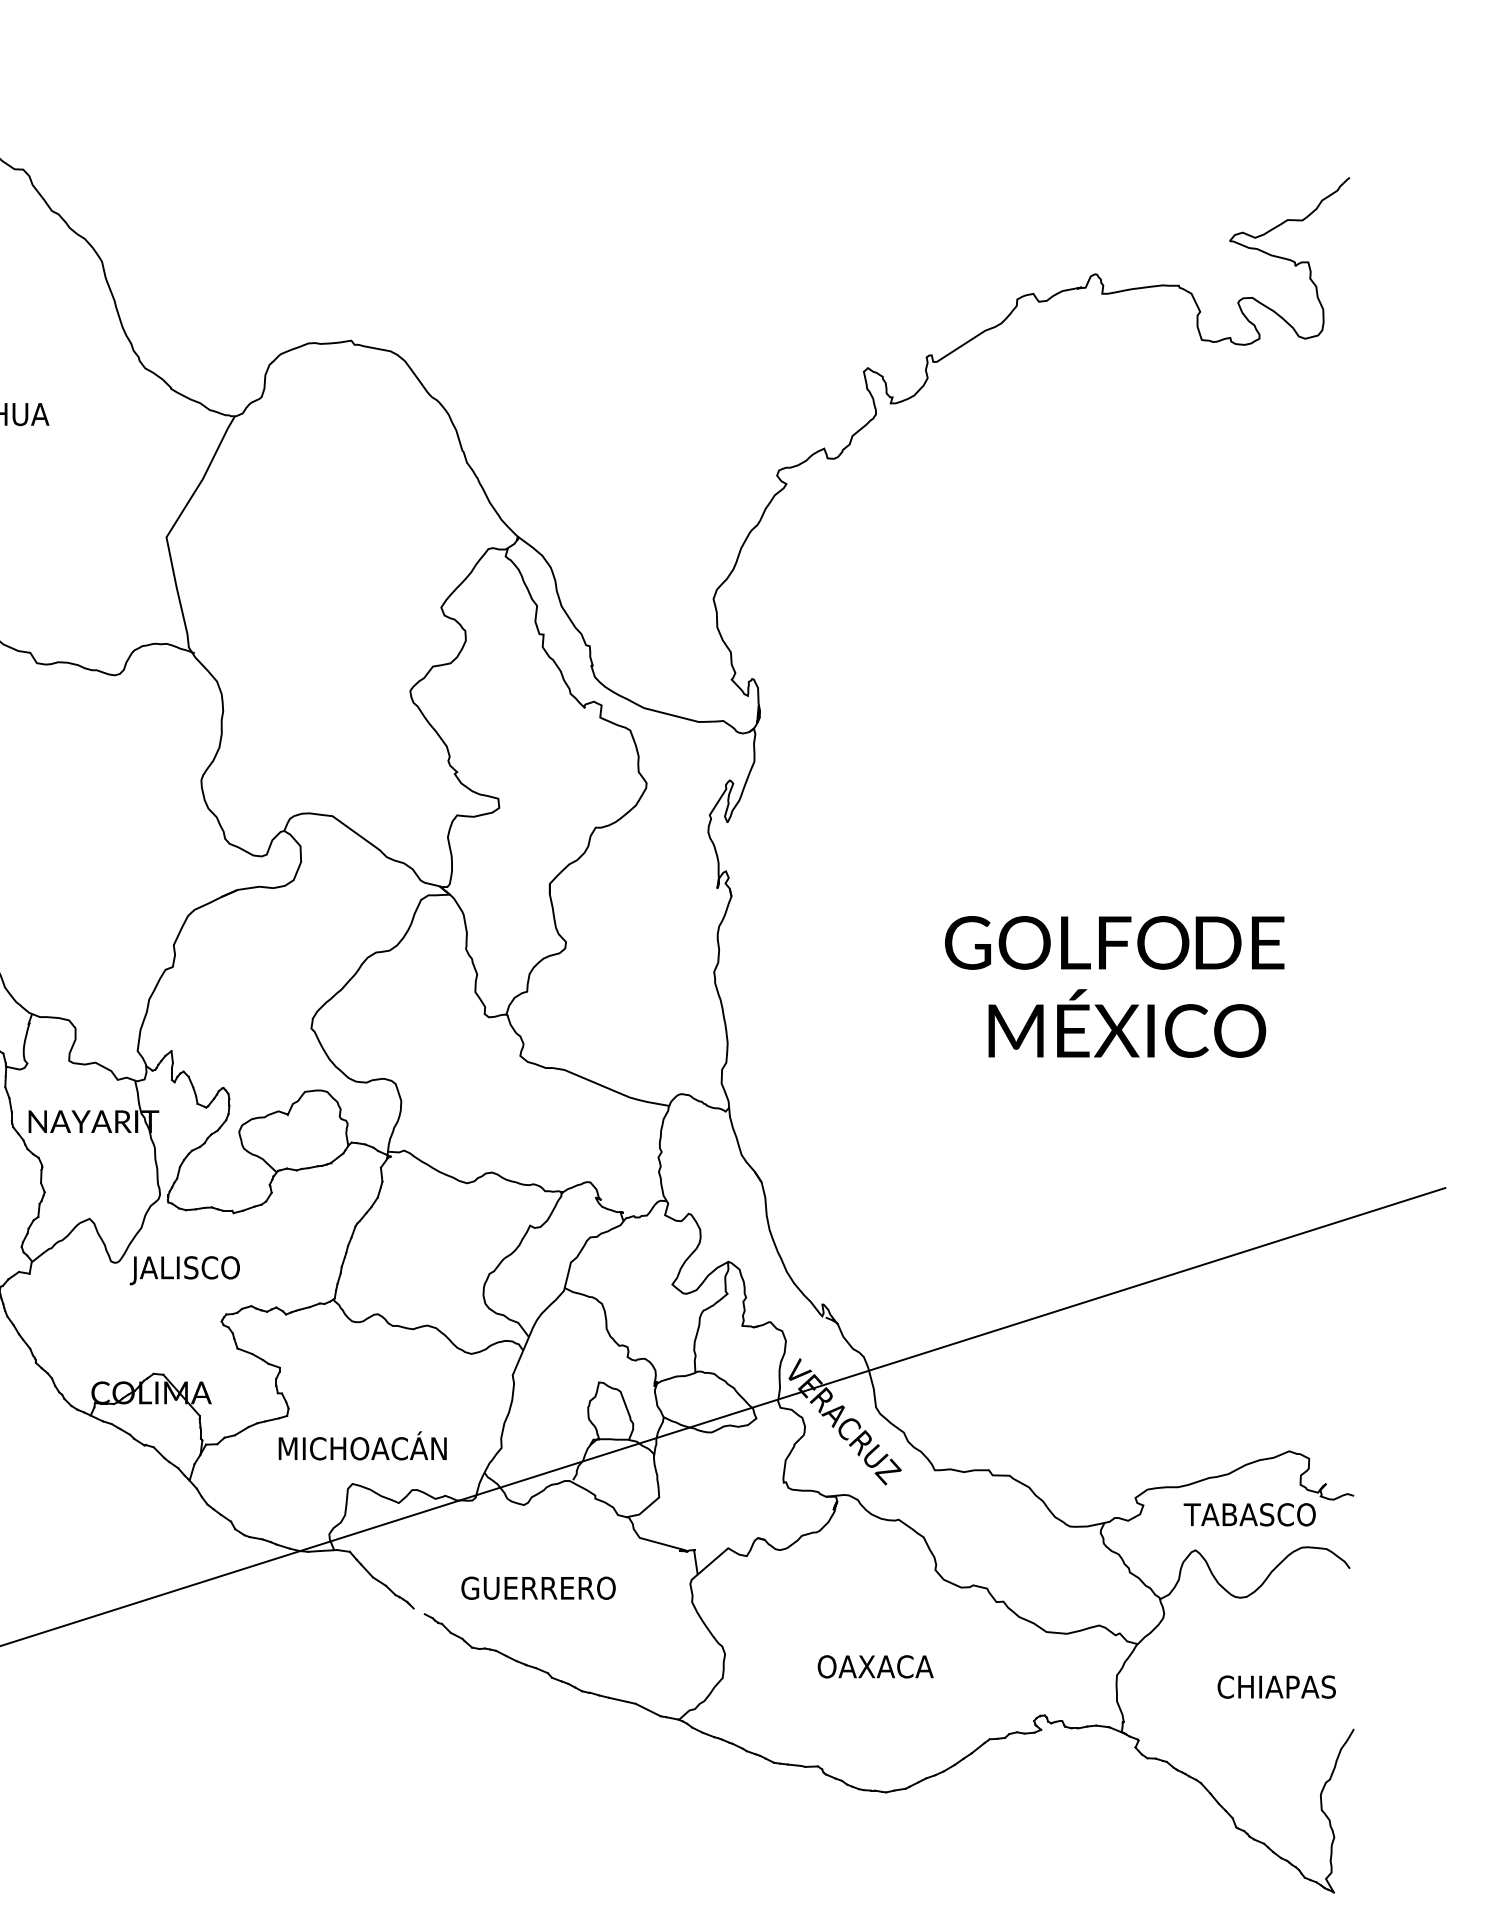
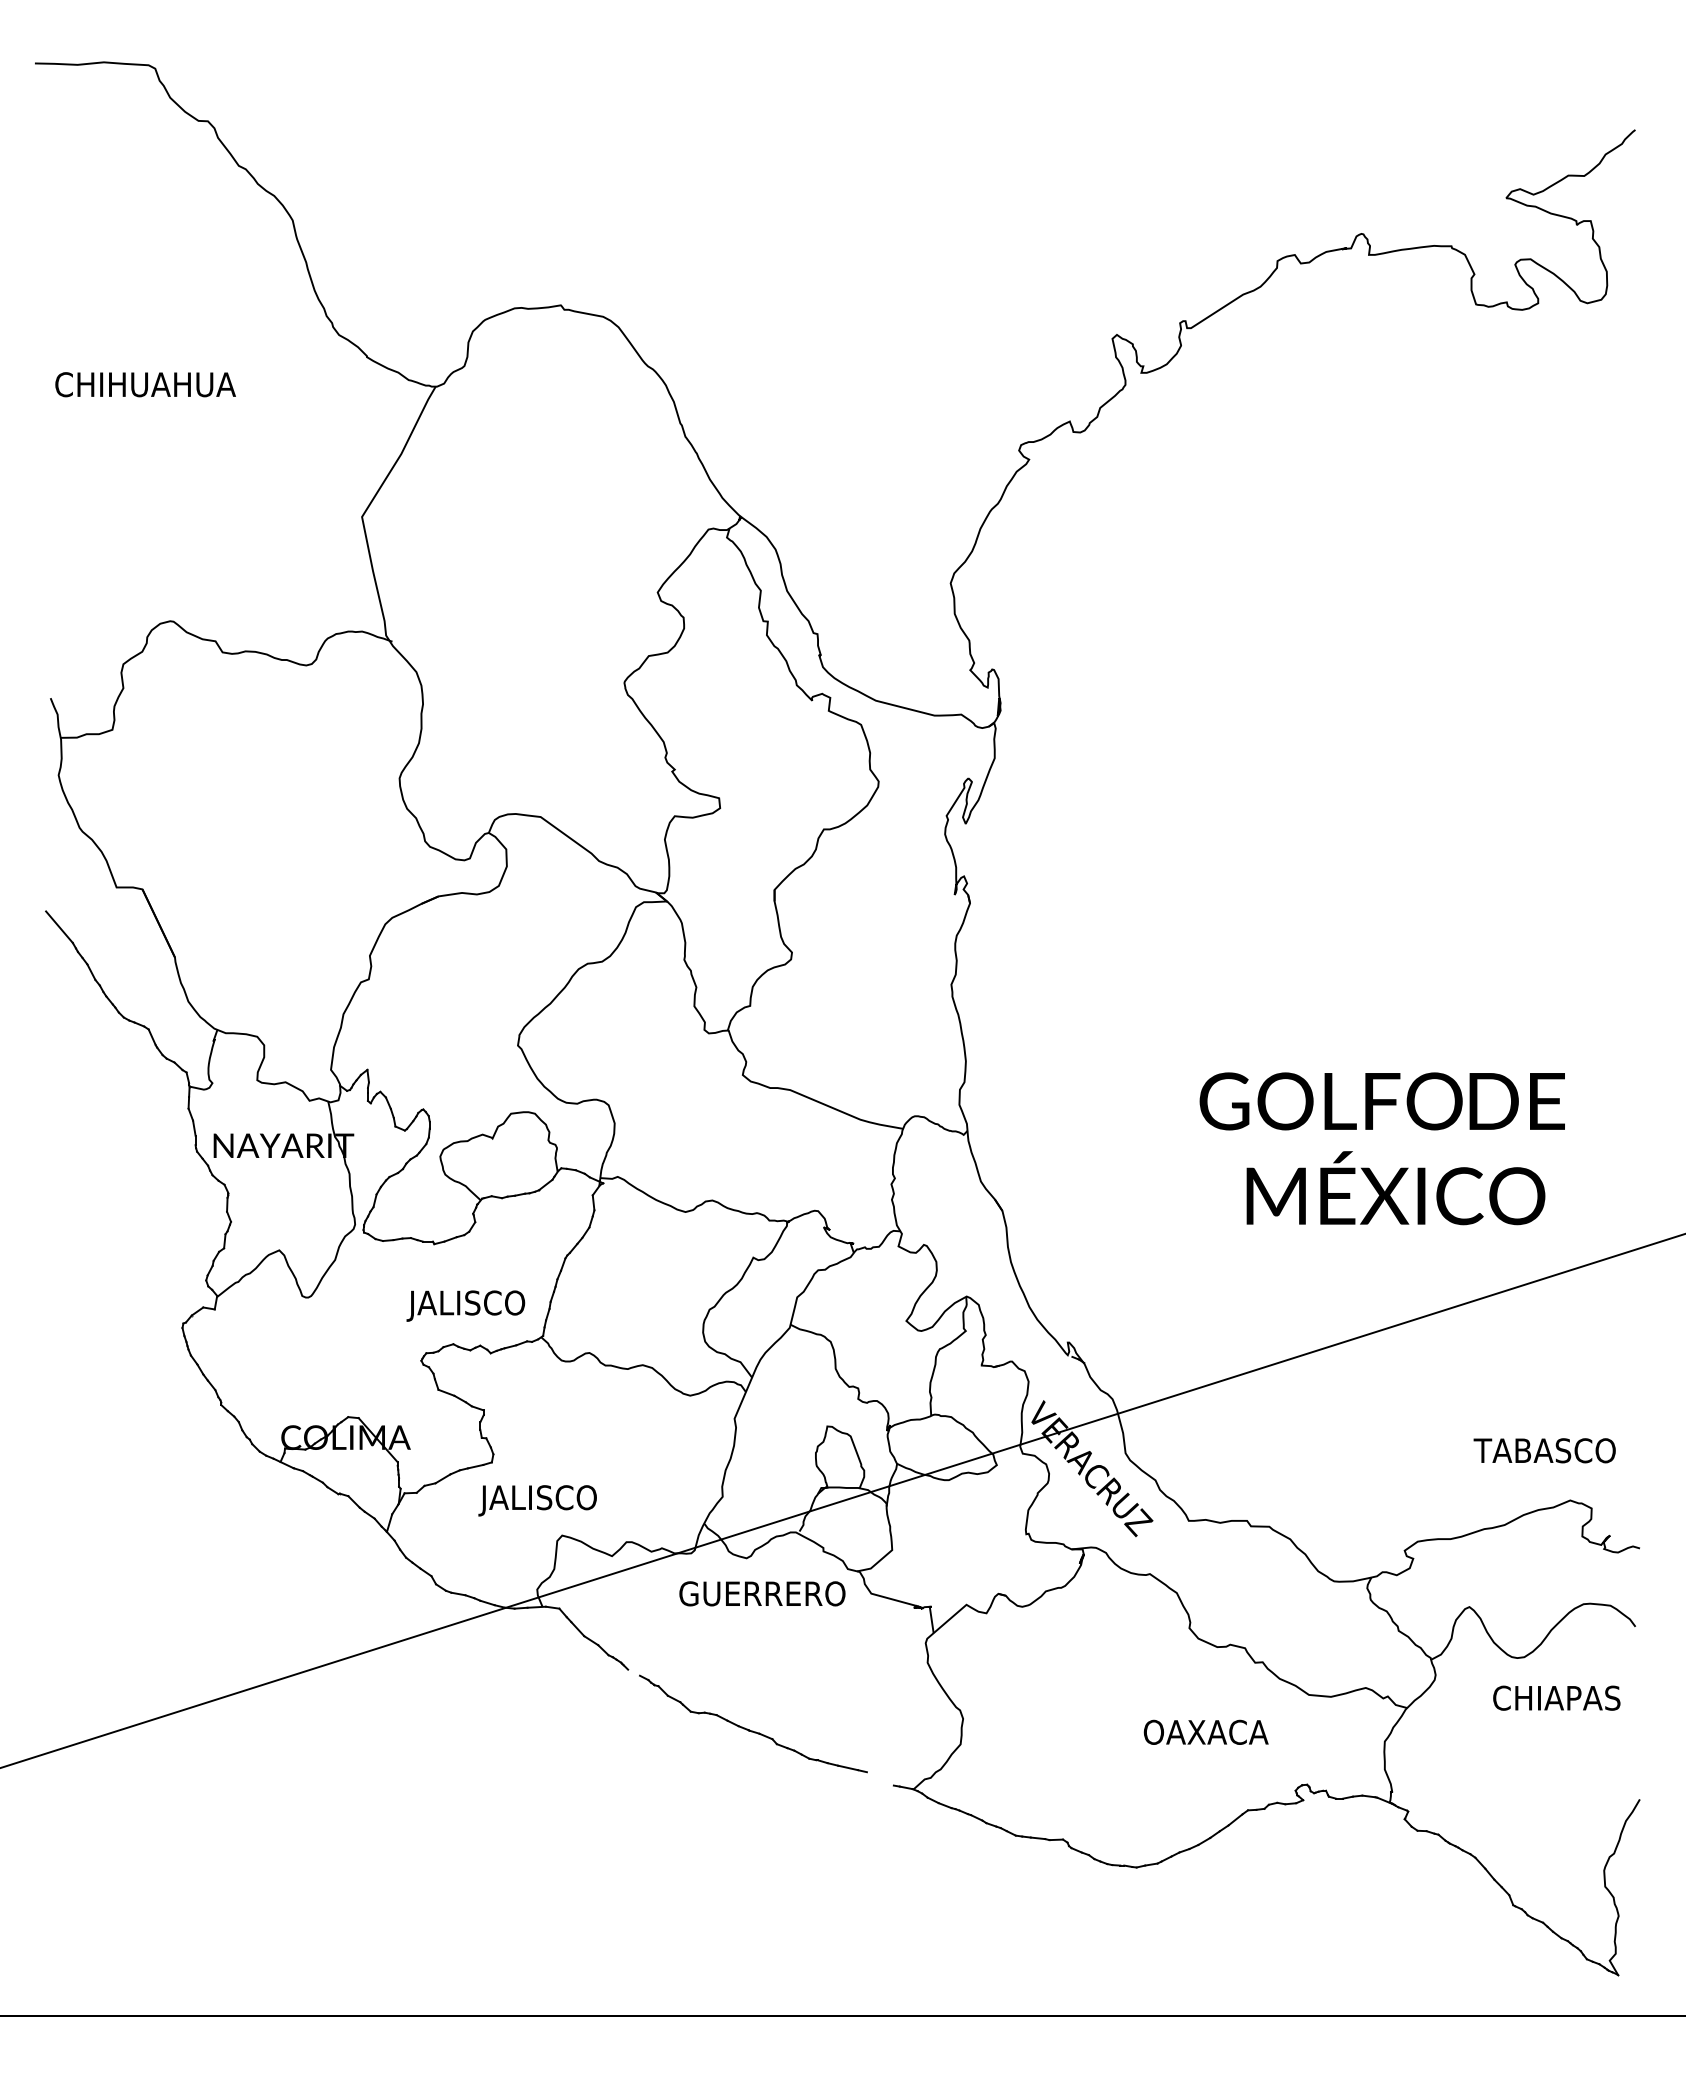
text: (1113, 986) -> (1381, 1148), moved
text: (184, 1270) -> (465, 1305), moved
text: (360, 1448) -> (570, 1497), MICHOACÁN -> JALISCO
text: (1249, 1514) -> (1544, 1450), moved
text: (538, 1587) -> (762, 1593), moved
text: (875, 1666) -> (1205, 1731), moved
text: (1276, 1686) -> (1556, 1697), moved
line: (647, 1709) -> (879, 1778), removed

